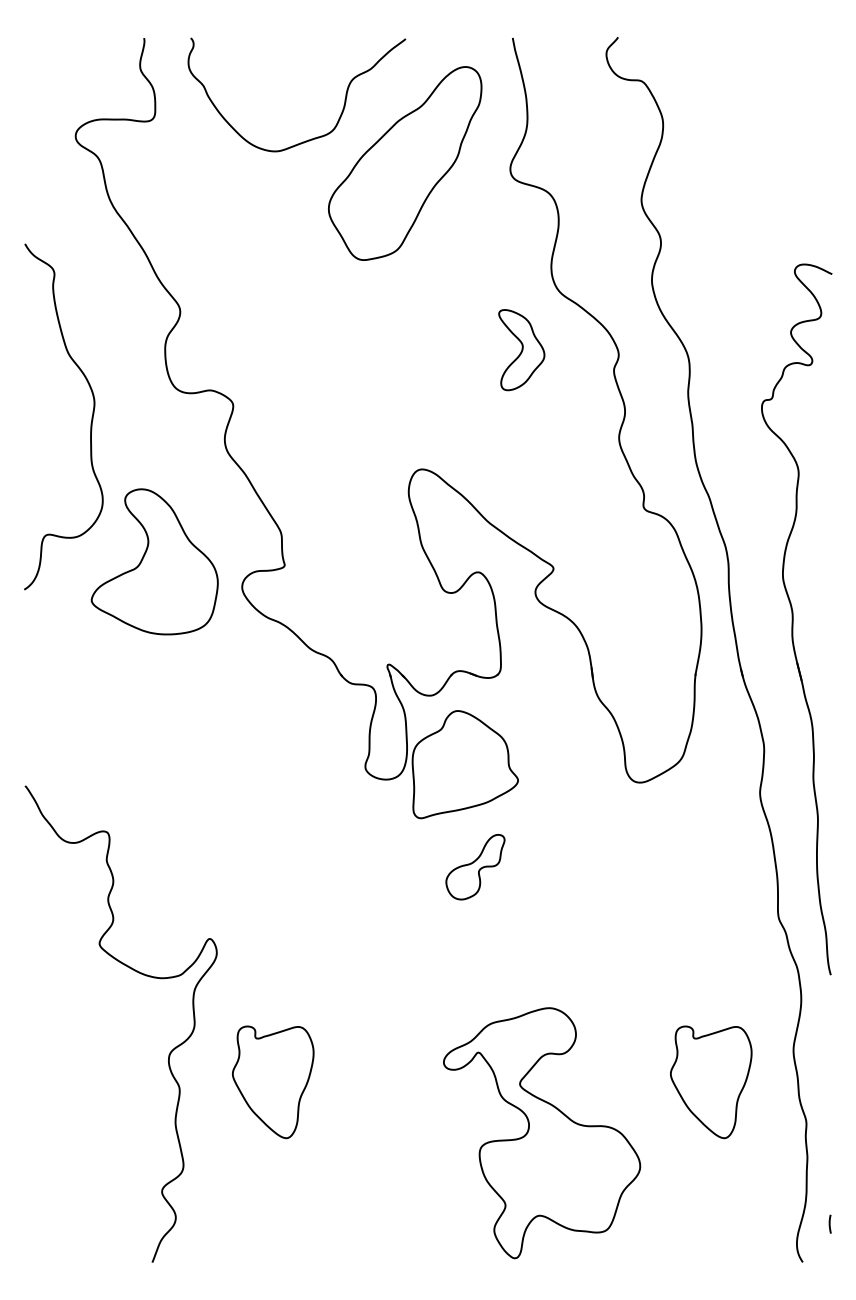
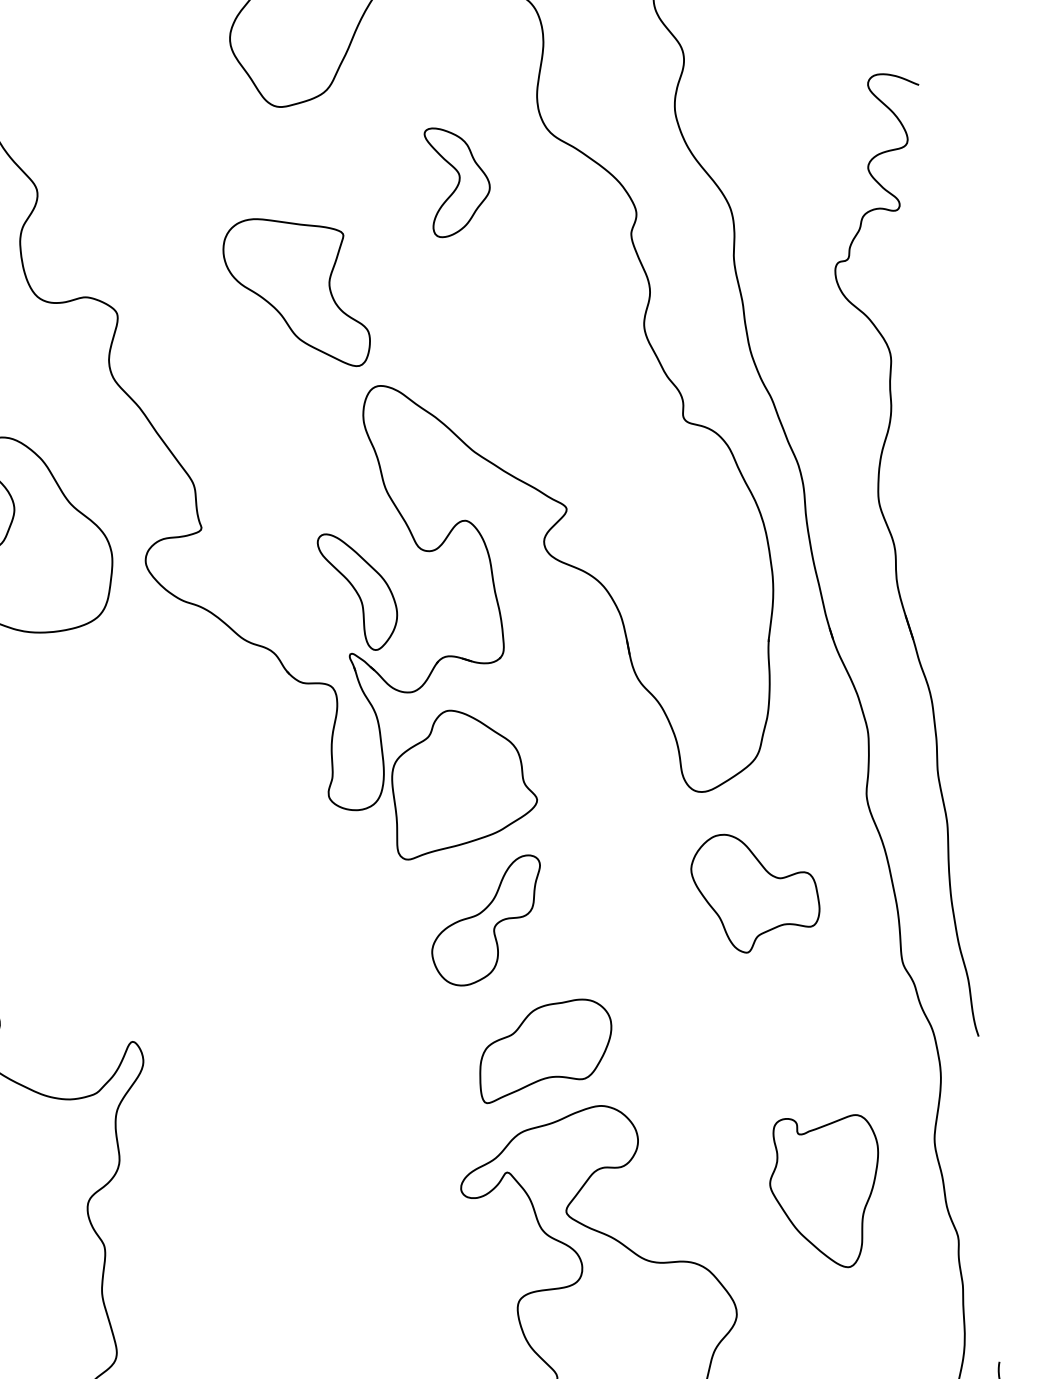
part: (521, 350) -> (458, 182), moved
part: (365, 397) -> (296, 293), added
part: (396, 618) -> (357, 590), added
part: (674, 858) -> (756, 891), added
part: (475, 867) -> (486, 921), size x1.43
part: (512, 964) -> (545, 1049), added
part: (273, 1082) -> (231, 1231), removed

